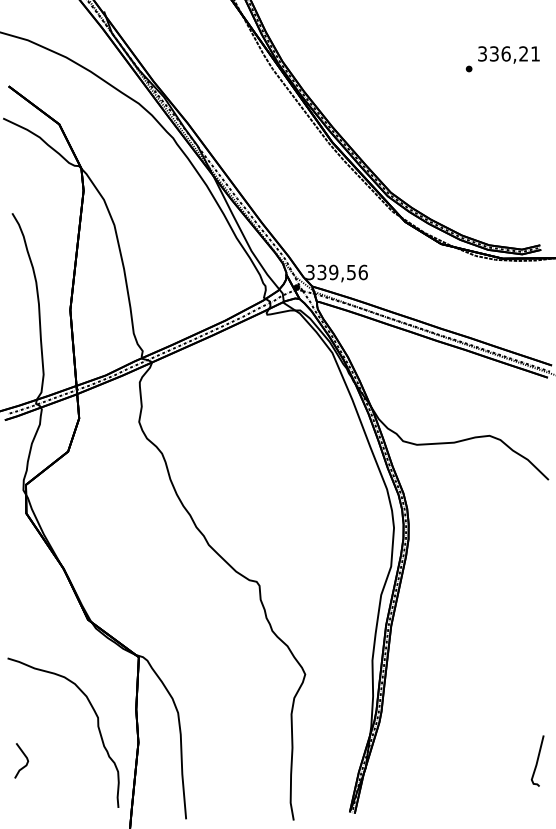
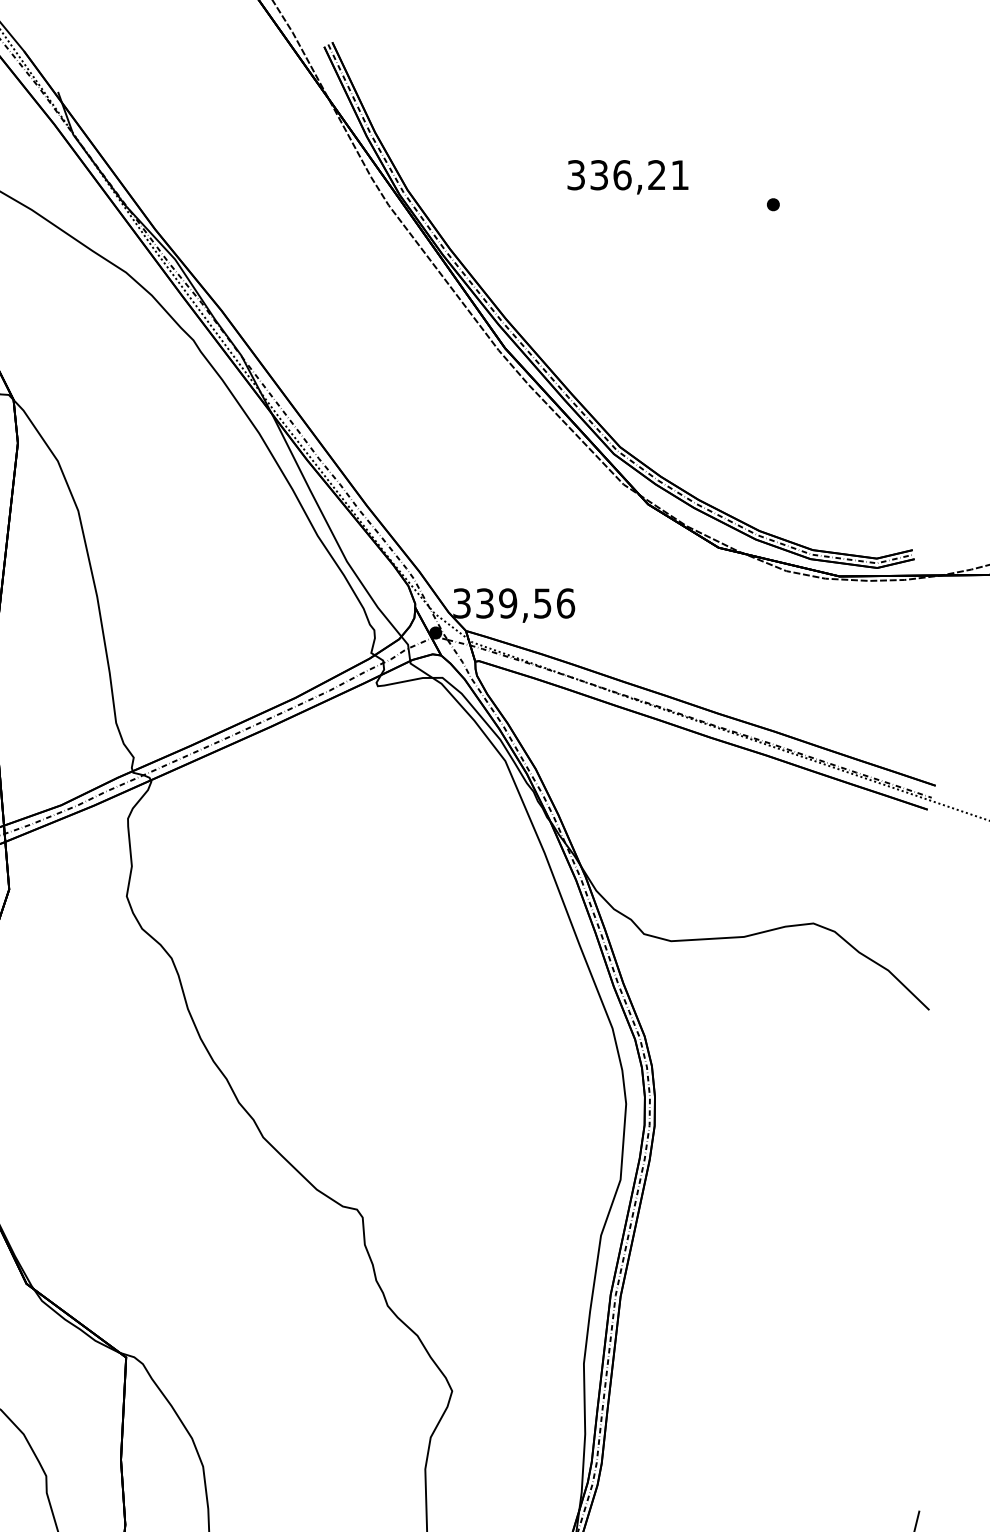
text: (508, 54) -> (627, 176), moved

